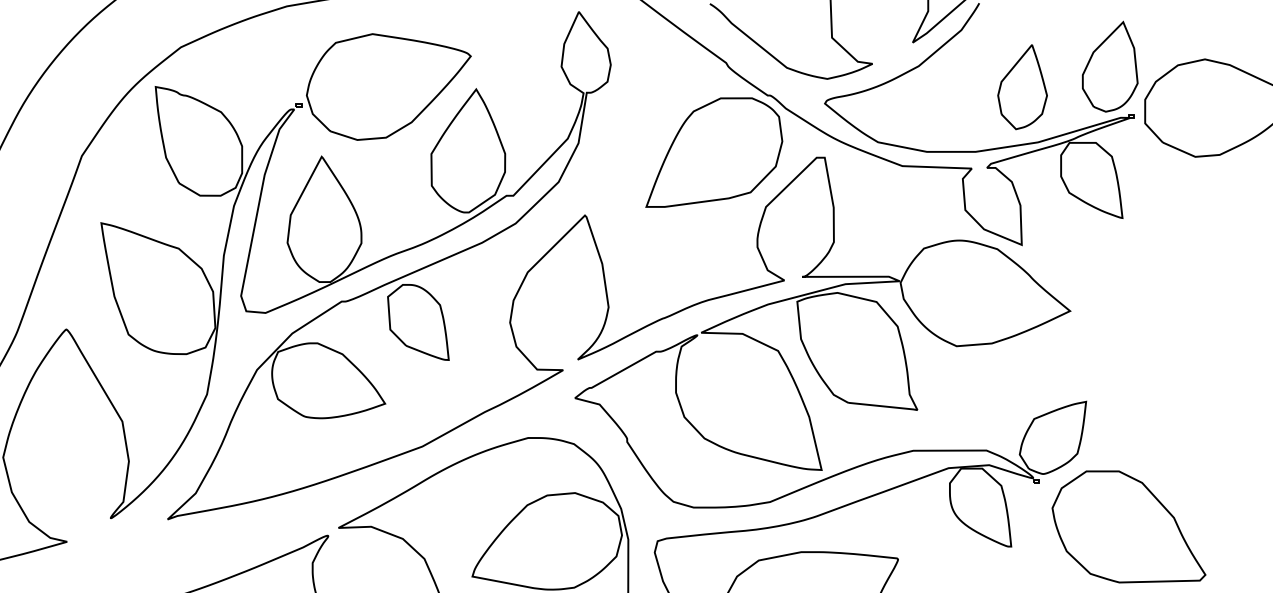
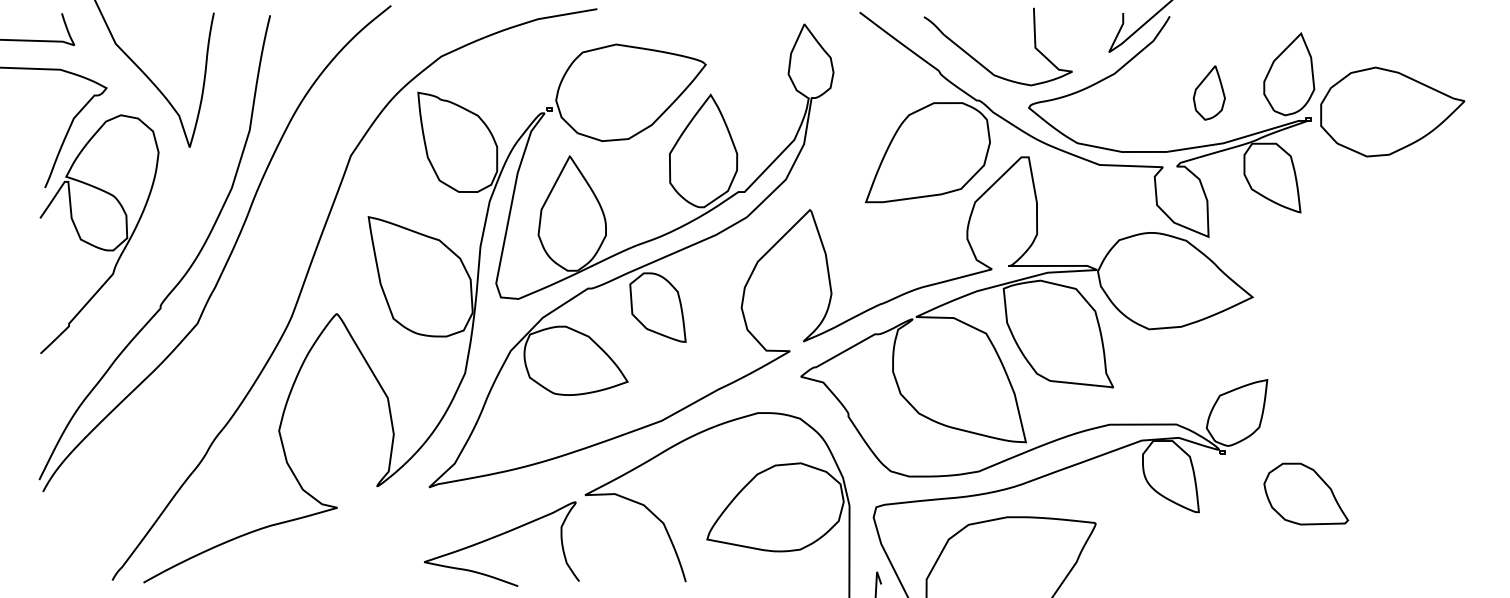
part: (1022, 86) -> (1209, 92), size x0.7
part: (1128, 526) -> (1305, 493), size x0.6

